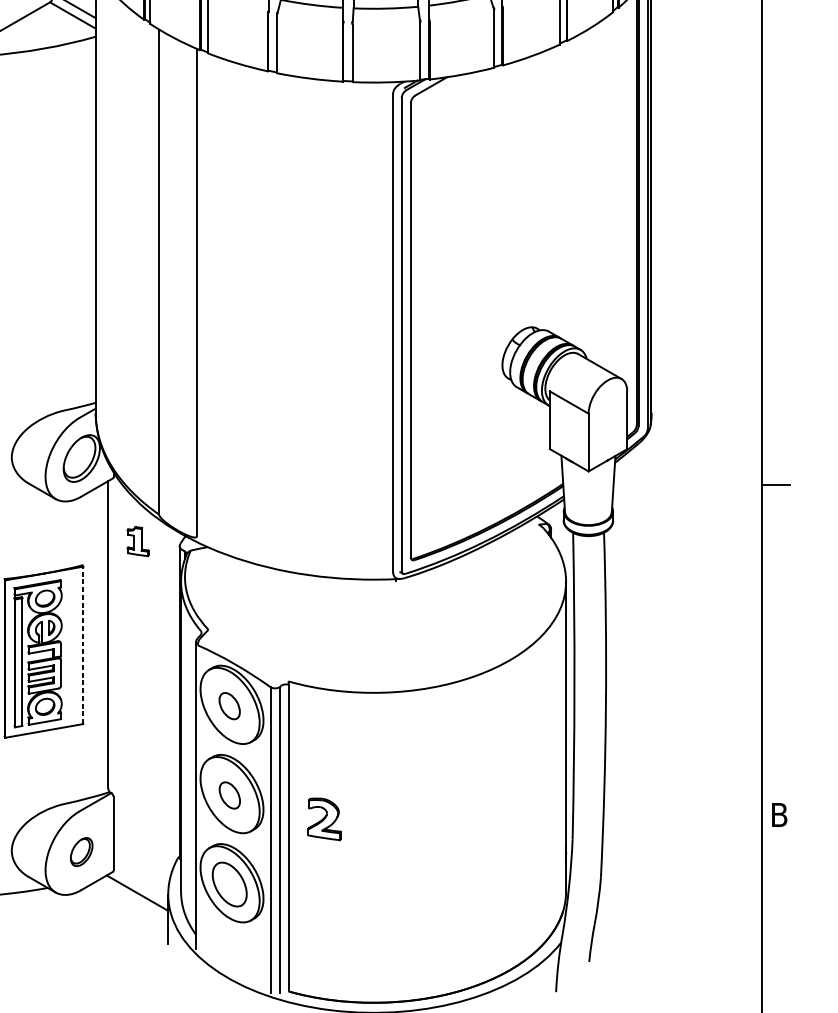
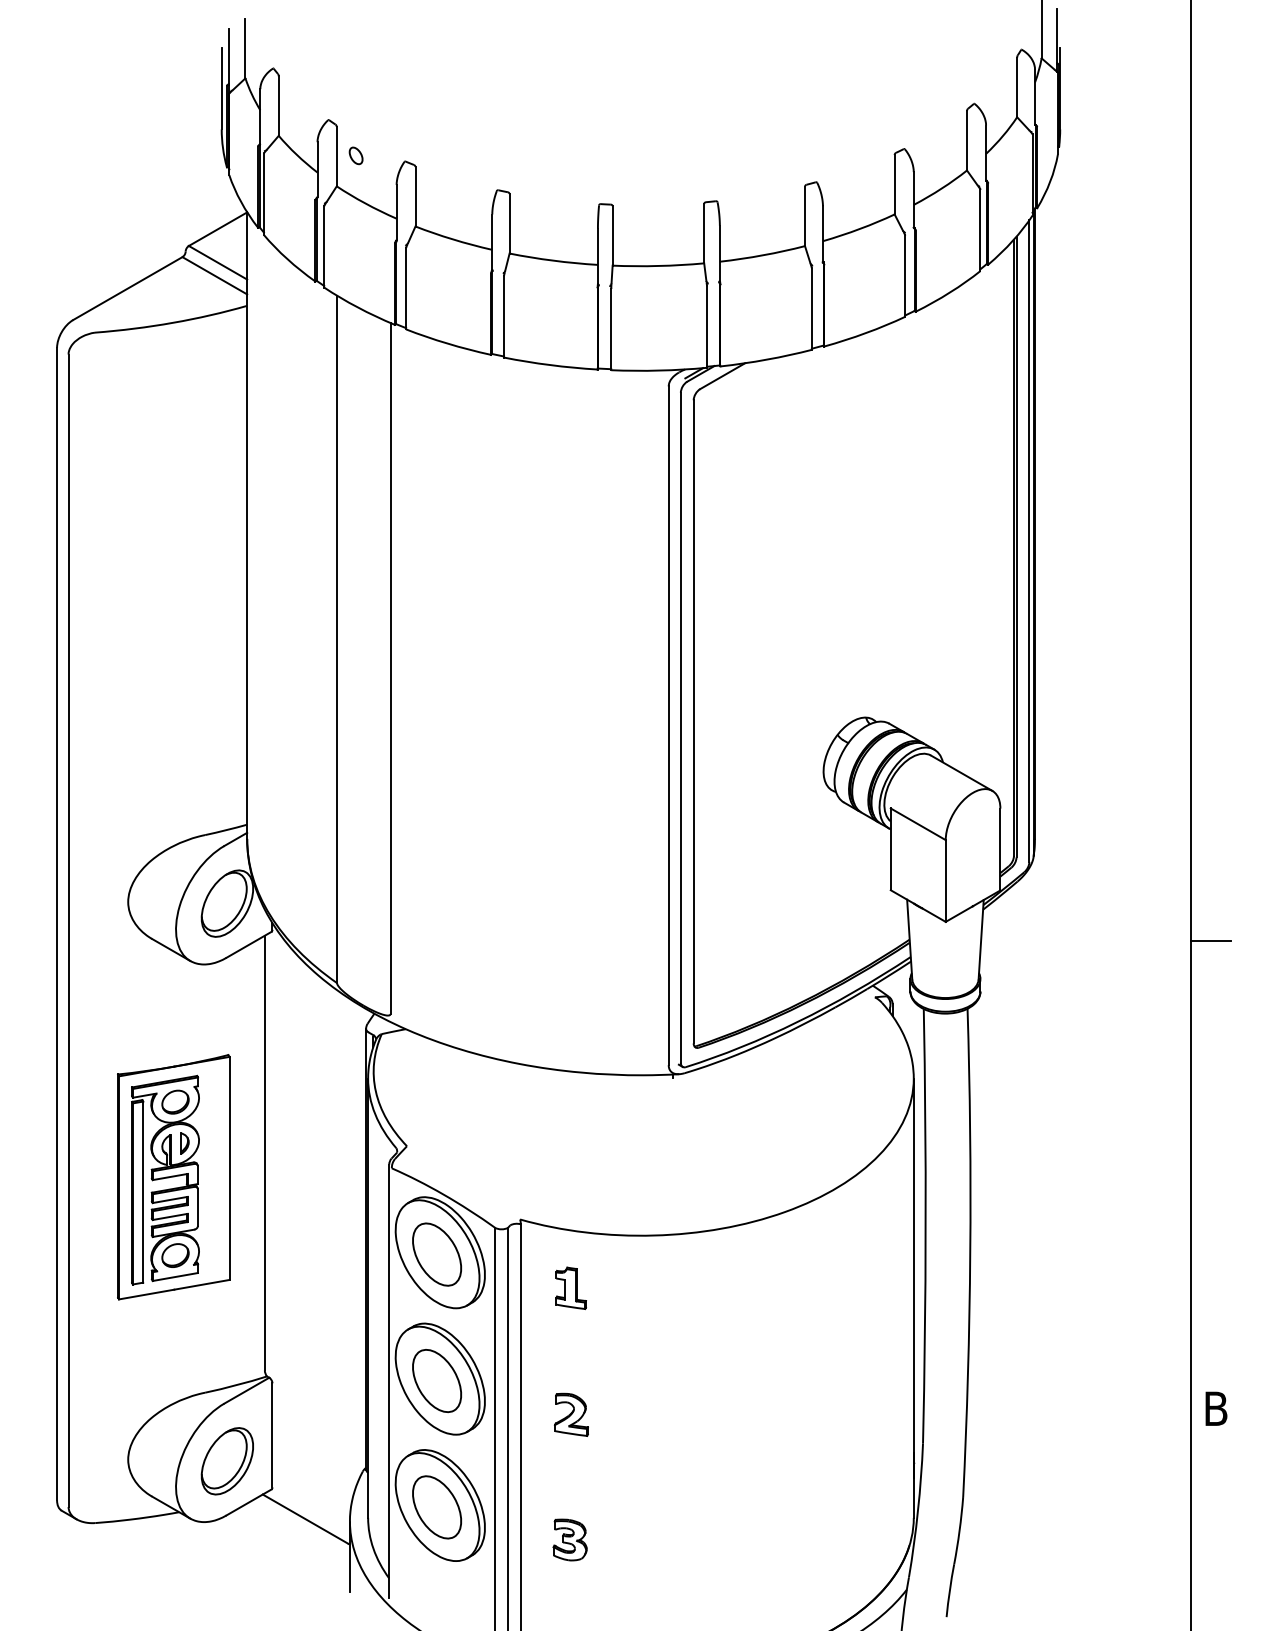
part: (137, 541) -> (570, 1288), moved
line: (83, 645) -> (229, 1168), dashed -> solid
part: (229, 706) -> (436, 1254), size x1.67
part: (230, 795) -> (437, 1381), size x1.67
part: (324, 819) -> (571, 1414), size x0.71
part: (81, 852) -> (226, 1461), size x1.67
part: (323, 907) -> (569, 1539), added

